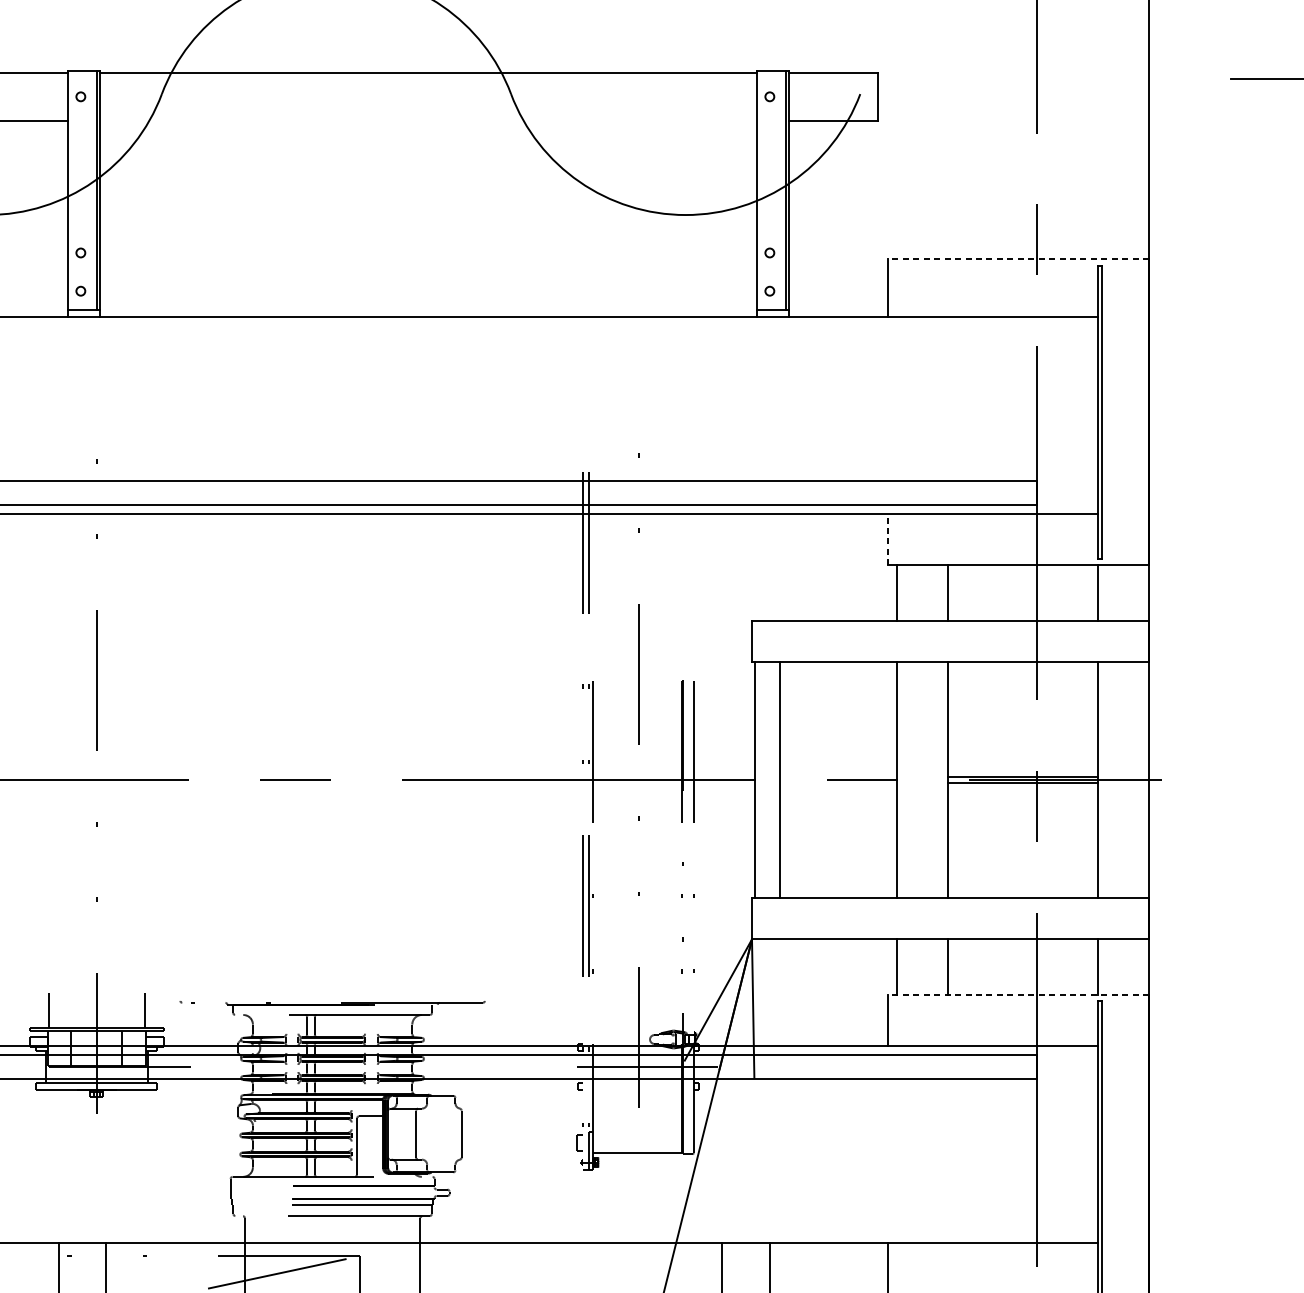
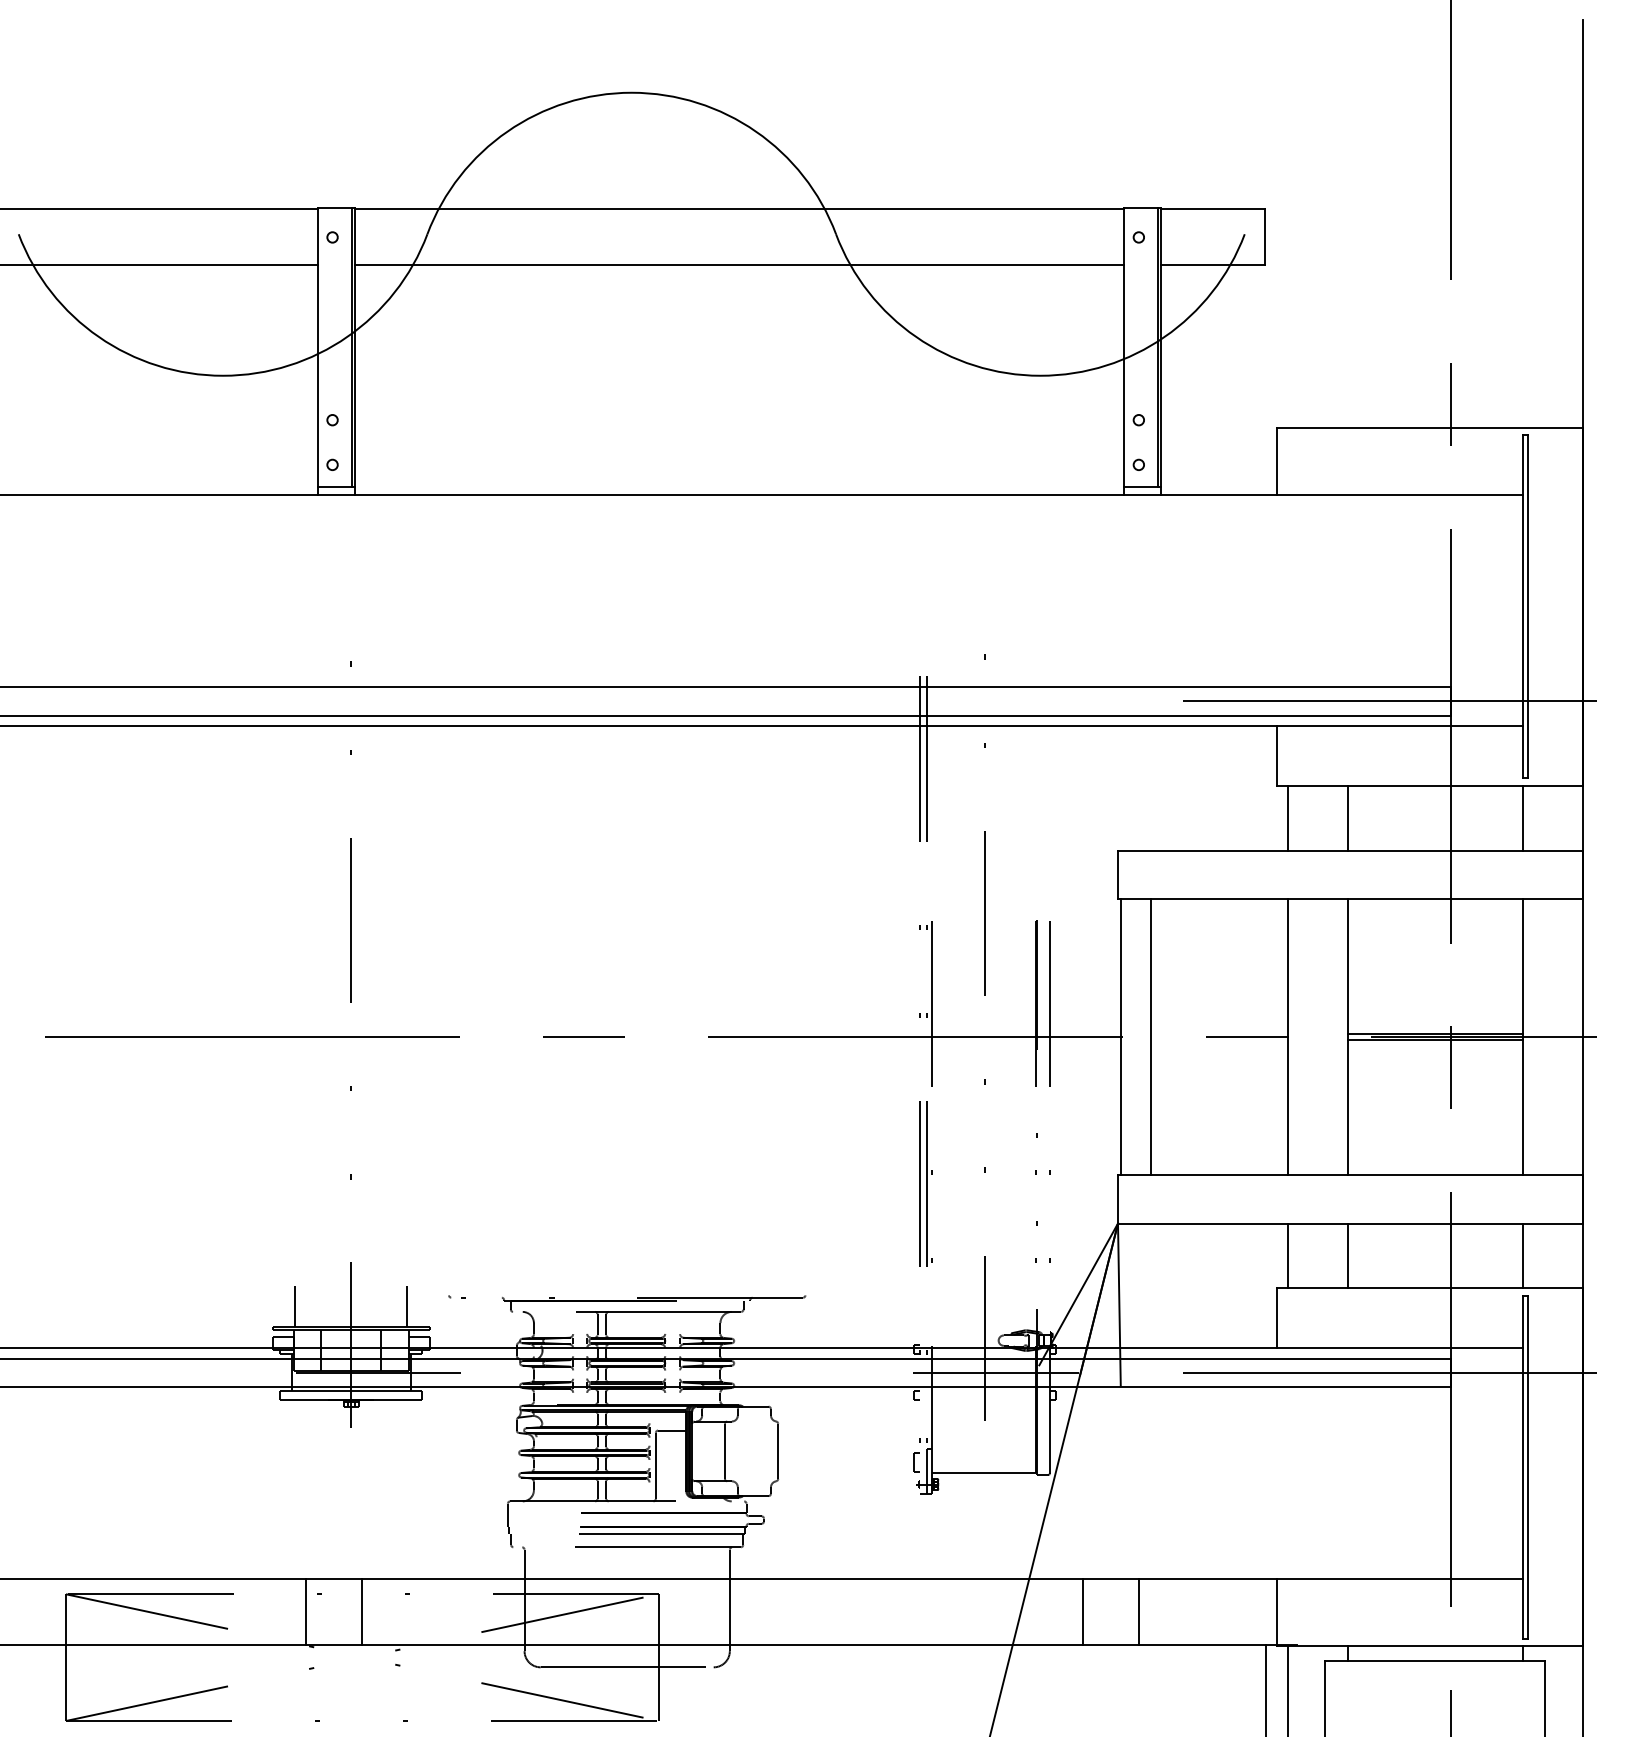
line: (427, 120) -> (738, 265), added
line: (1018, 259) -> (1429, 427), dashed -> solid
line: (966, 493) -> (1369, 701), added
line: (887, 539) -> (1276, 755), dashed -> solid
line: (1018, 994) -> (1429, 1288), dashed -> solid
line: (966, 1066) -> (1369, 1372), added

